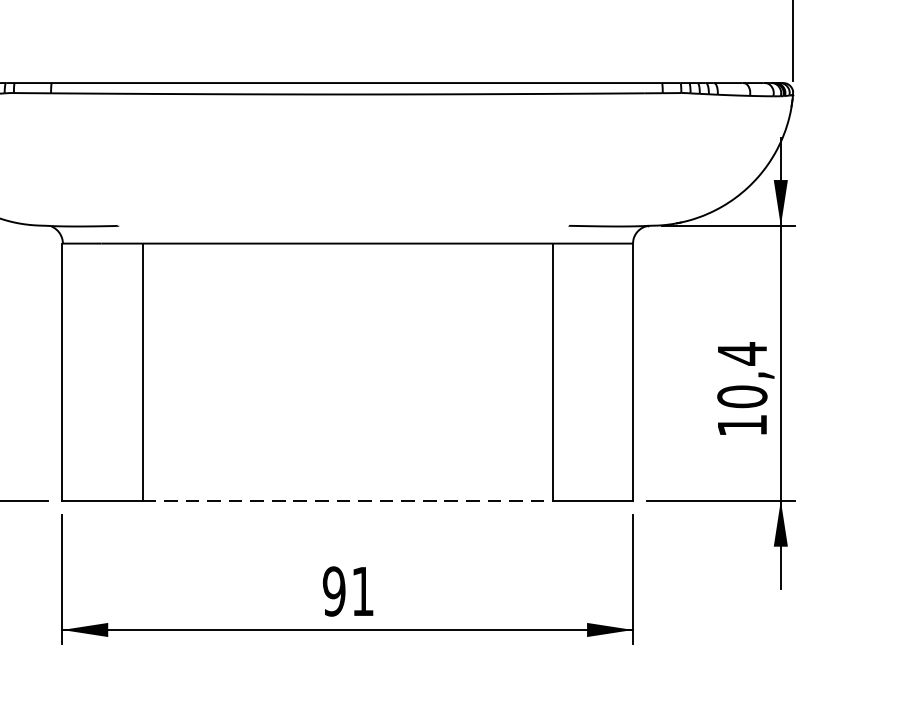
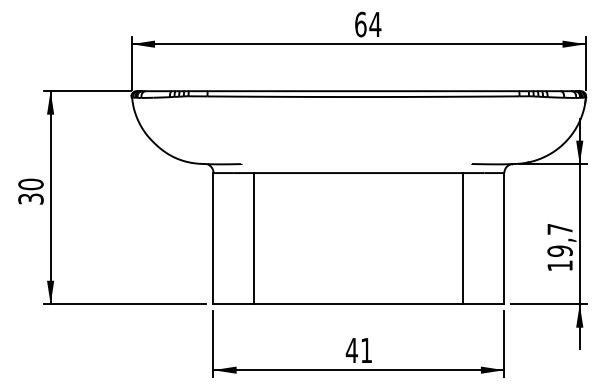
text: (741, 375) -> (559, 240), 10,4 -> 19,7
line: (347, 501) -> (358, 304), dashed -> solid
text: (333, 591) -> (351, 350), 91 -> 41

